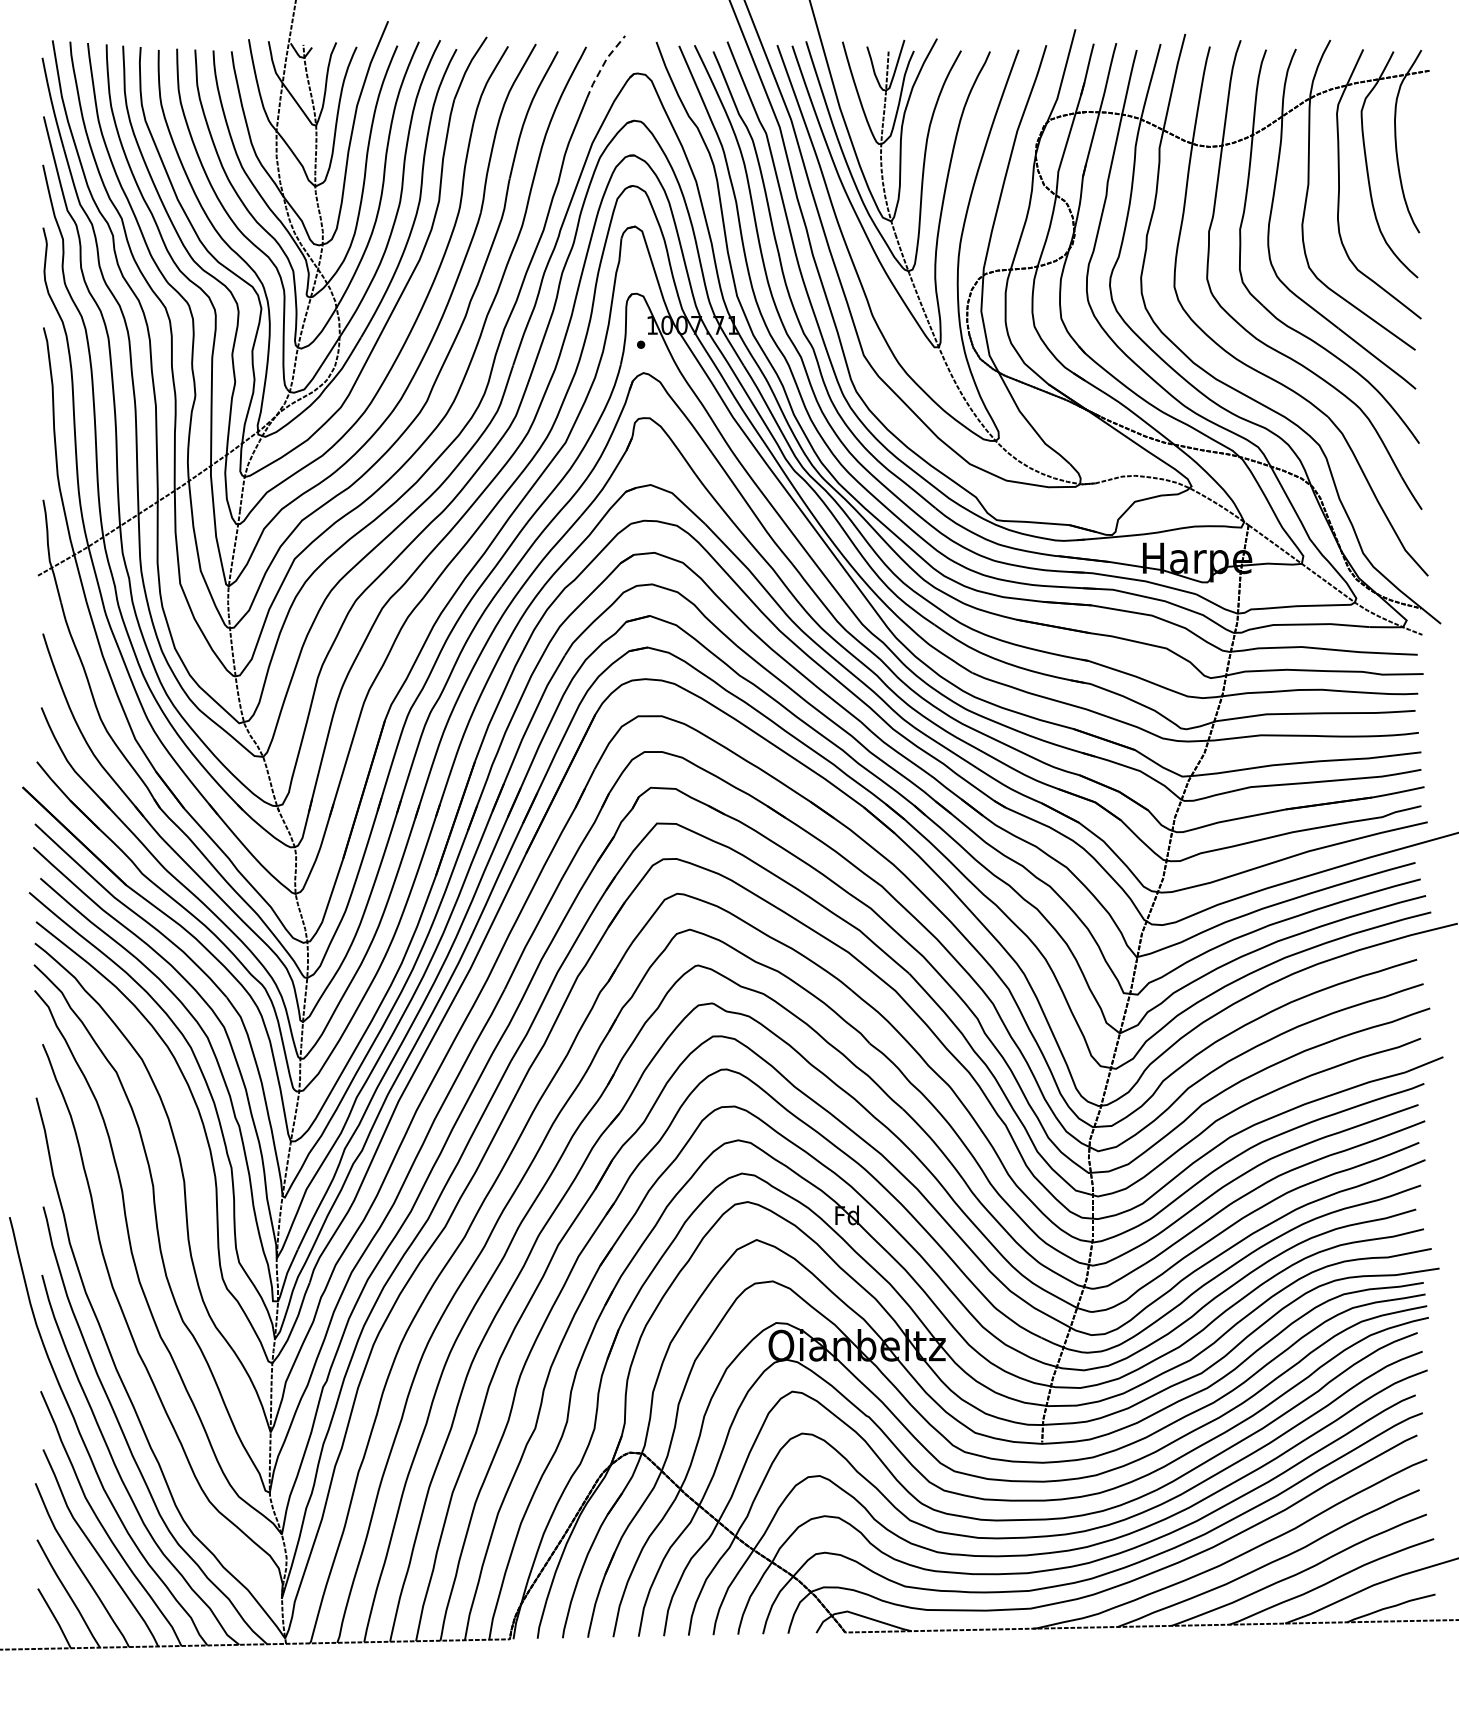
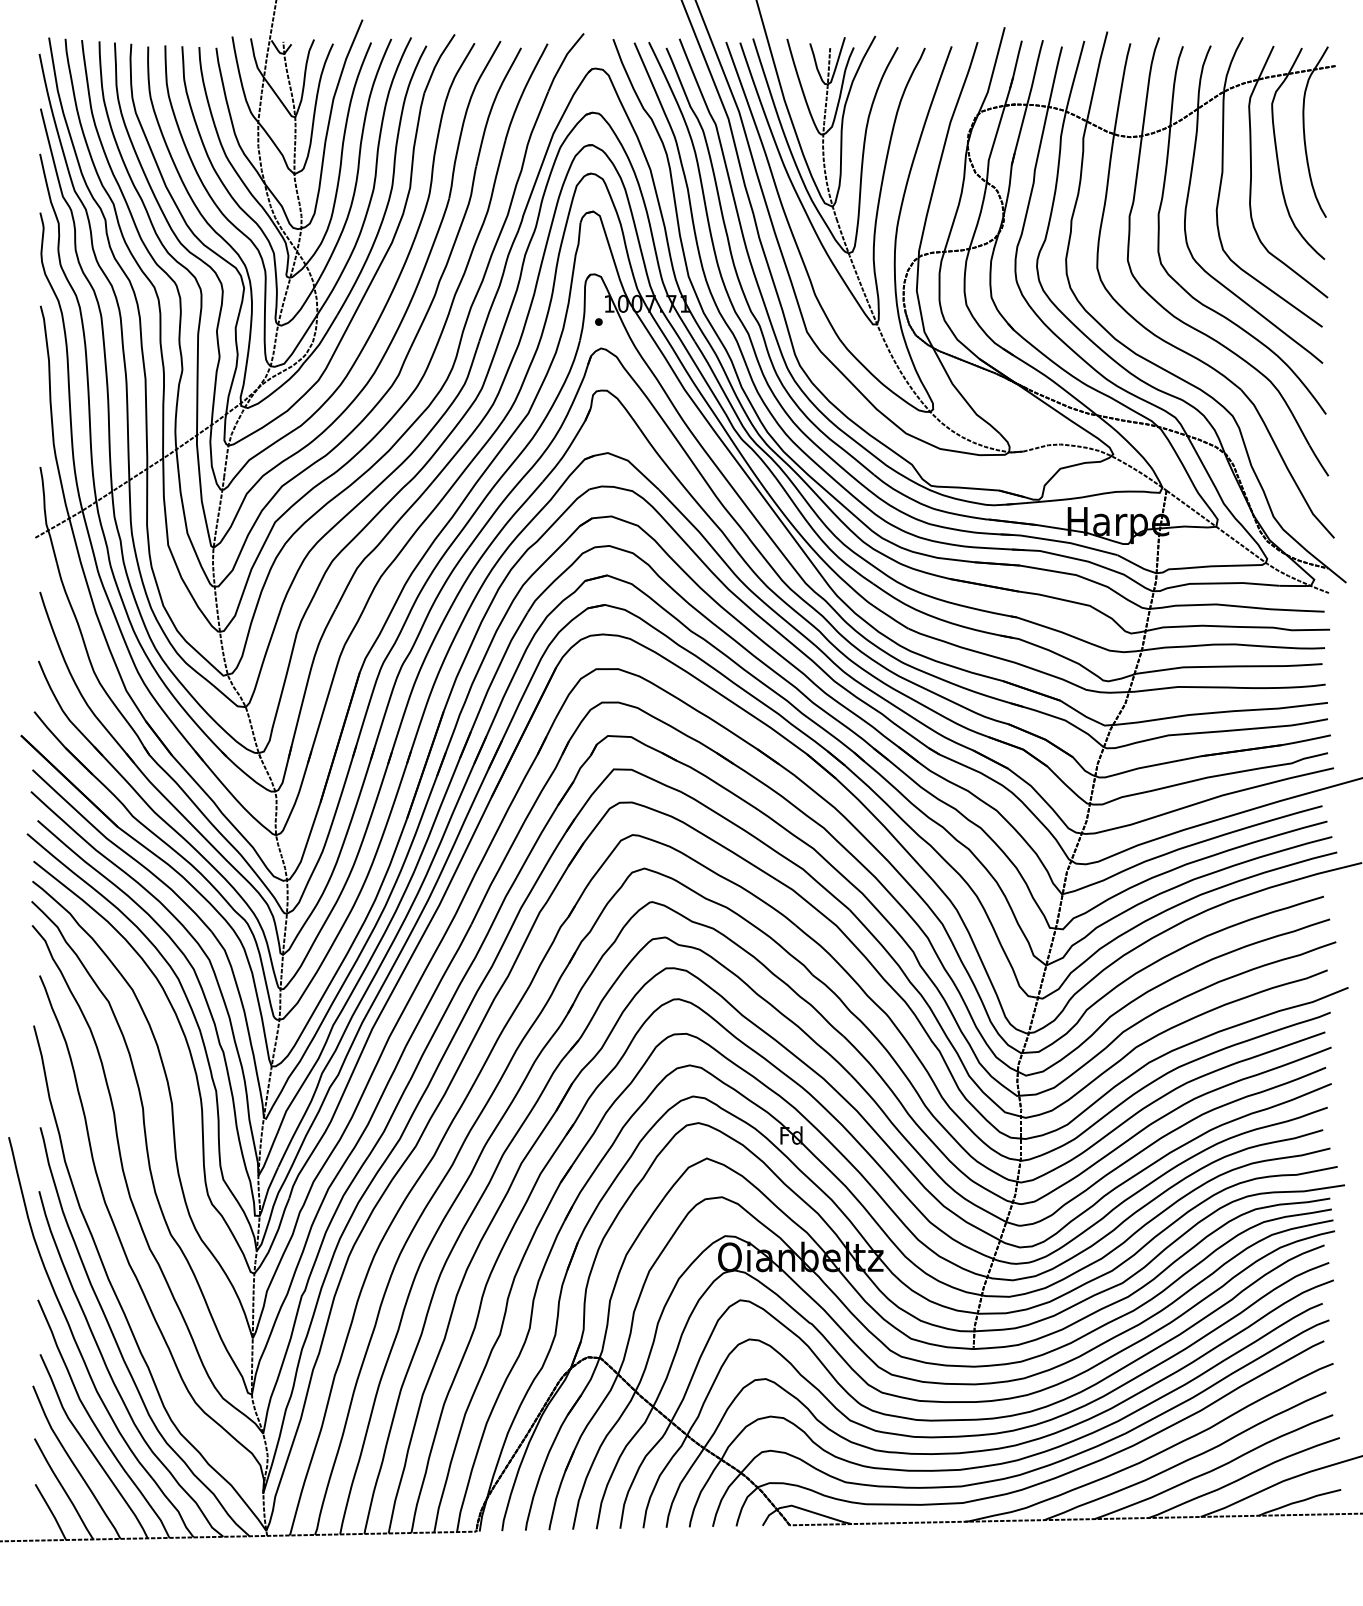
line: (603, 64) -> (563, 60), dashed -> solid

